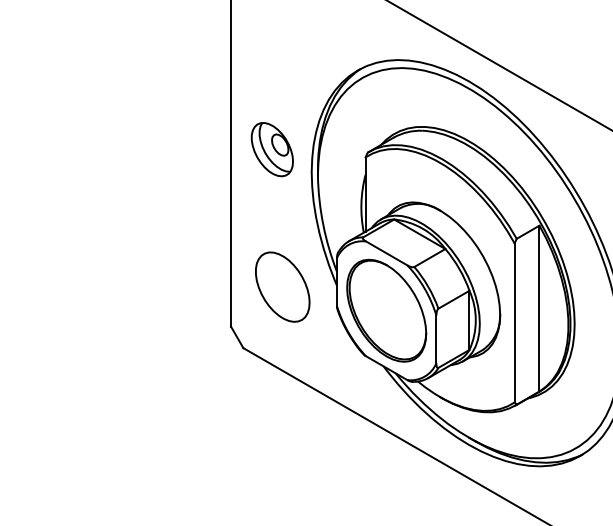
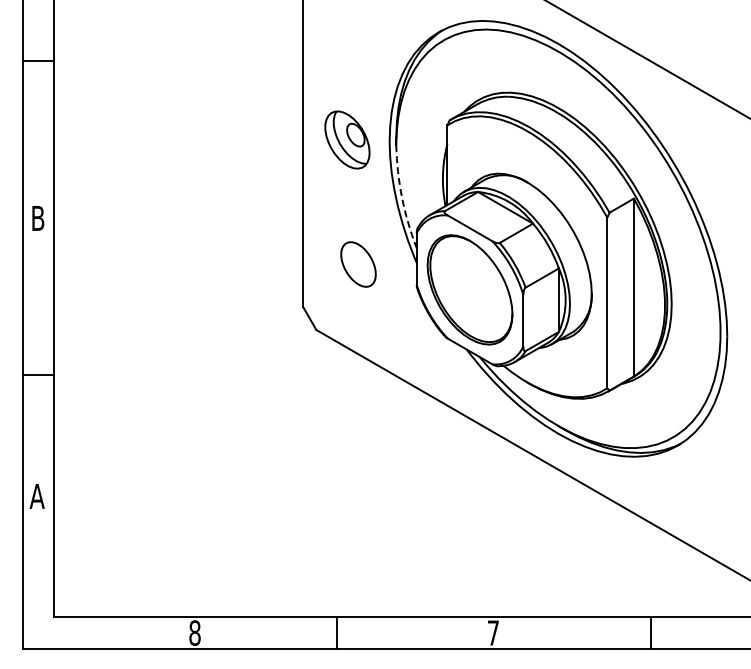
part: (272, 149) -> (347, 139), moved
arc: (323, 224) -> (402, 197), solid -> dashed
part: (282, 287) -> (358, 264), size x0.6

